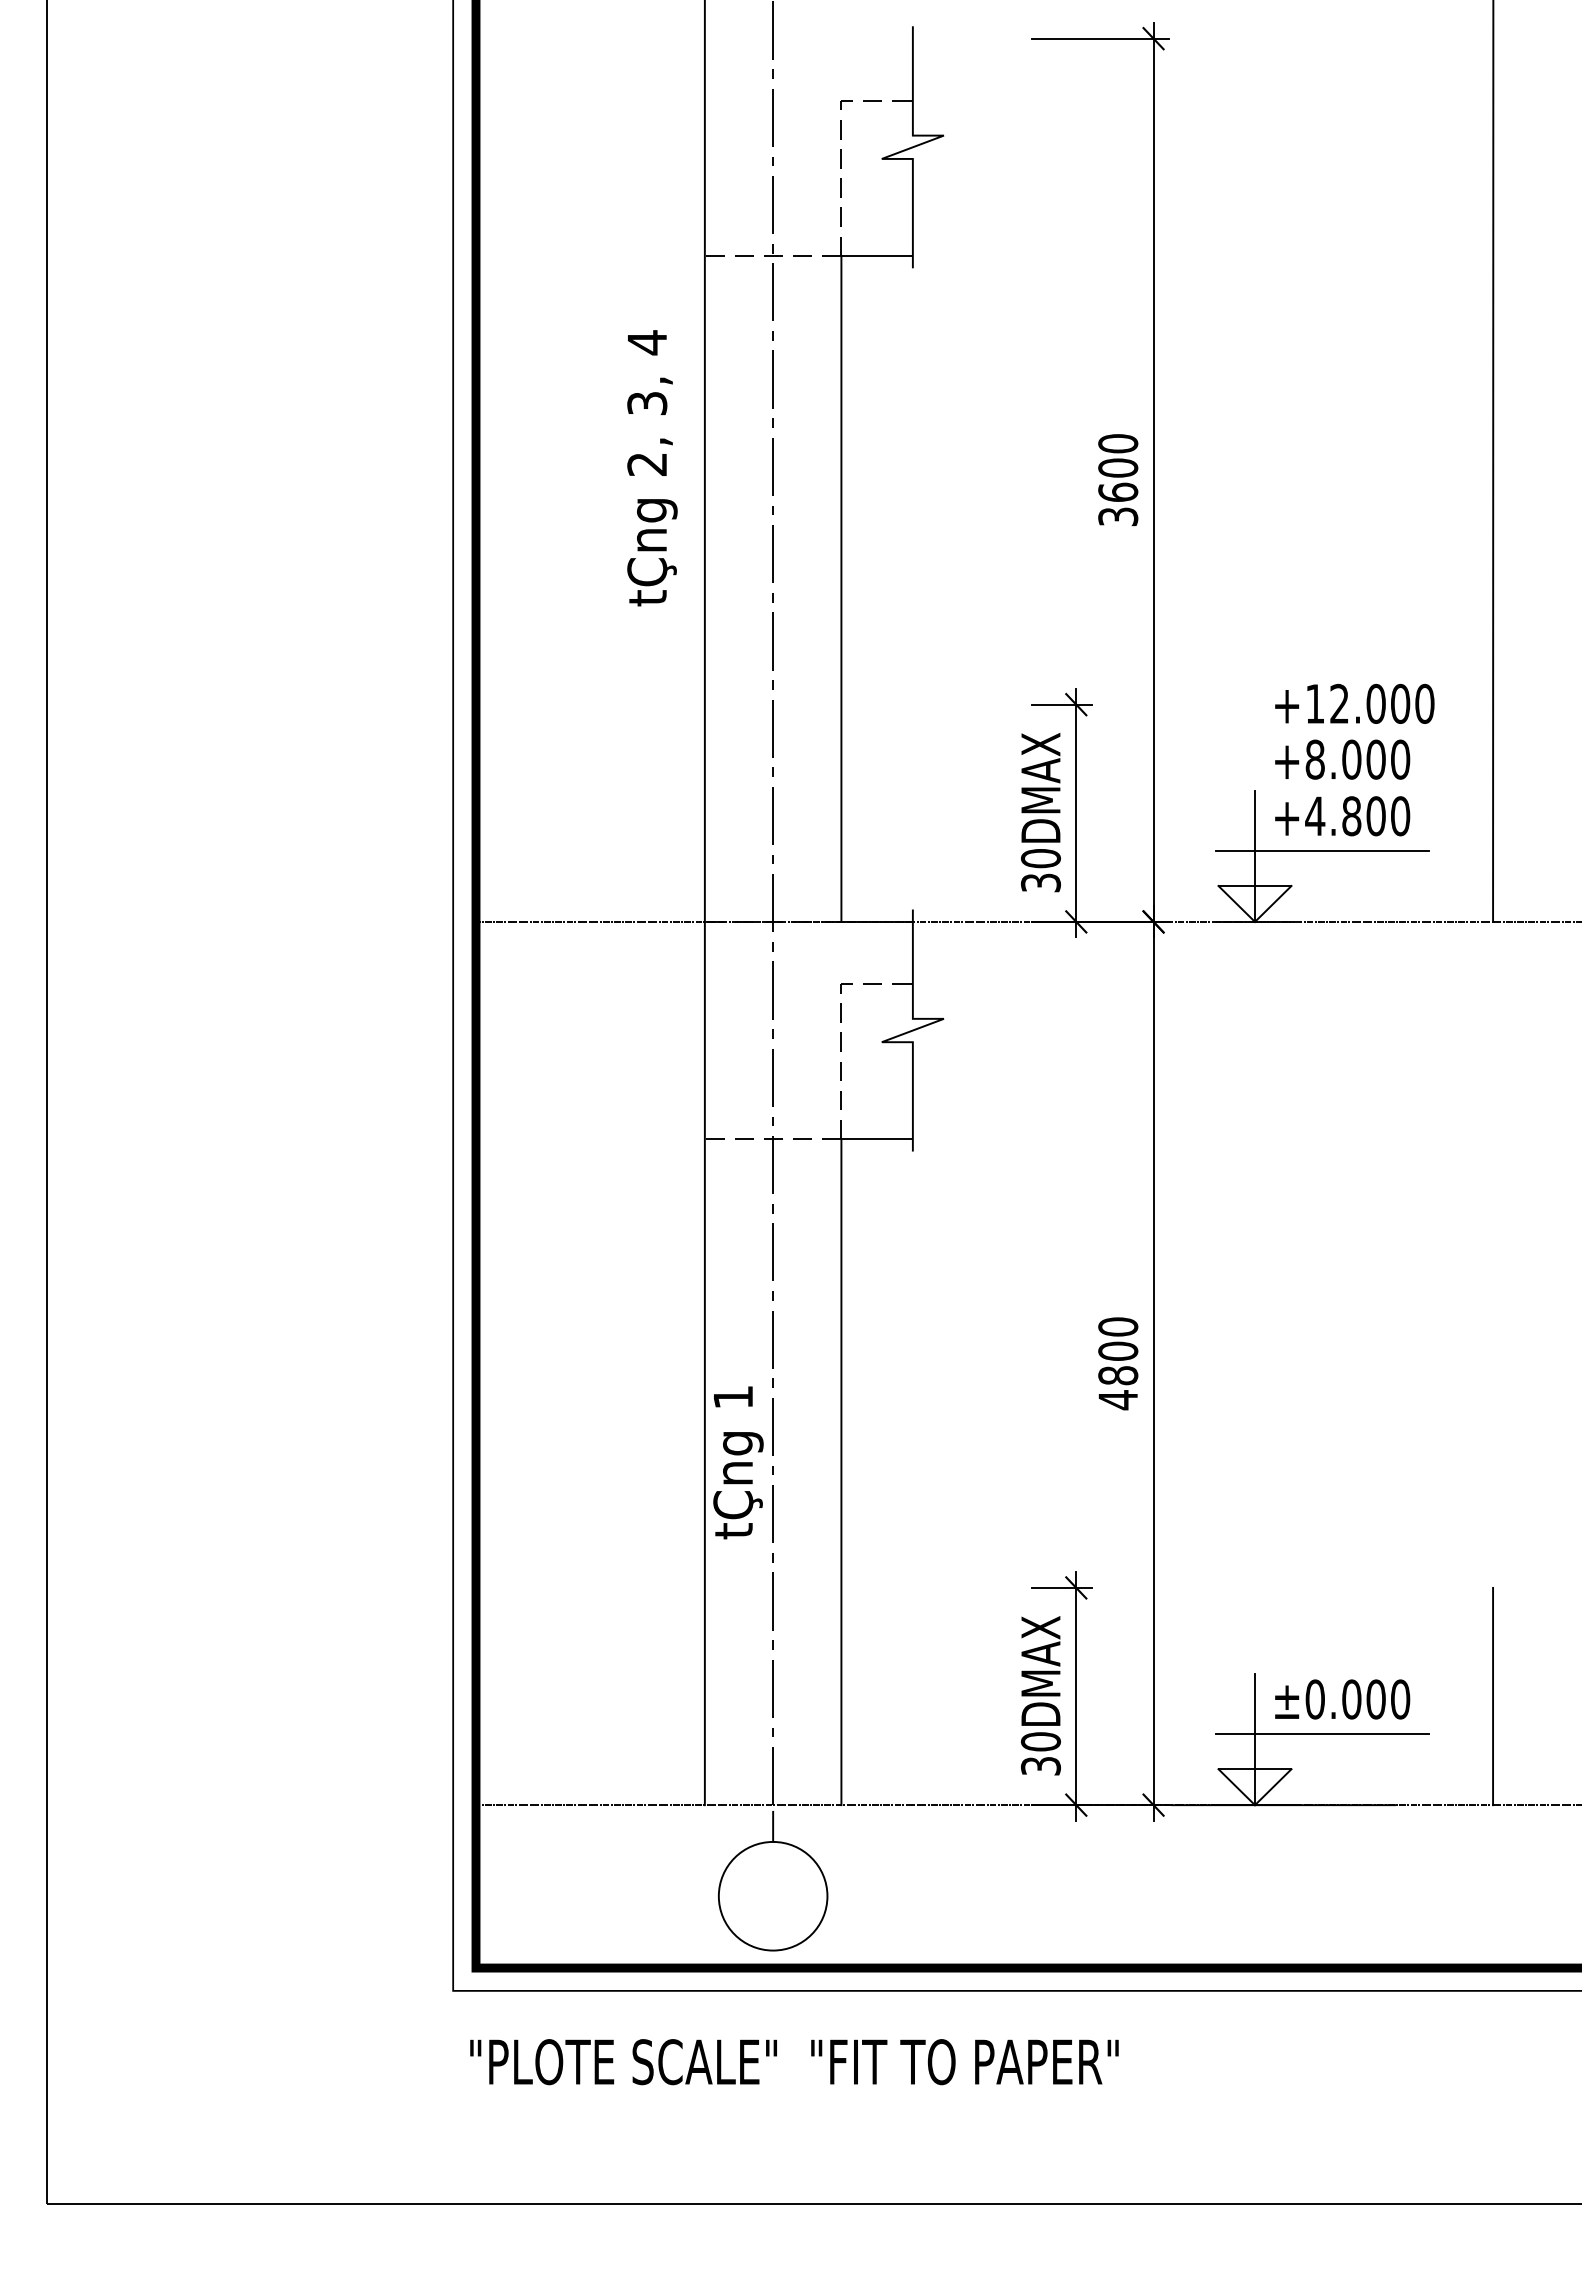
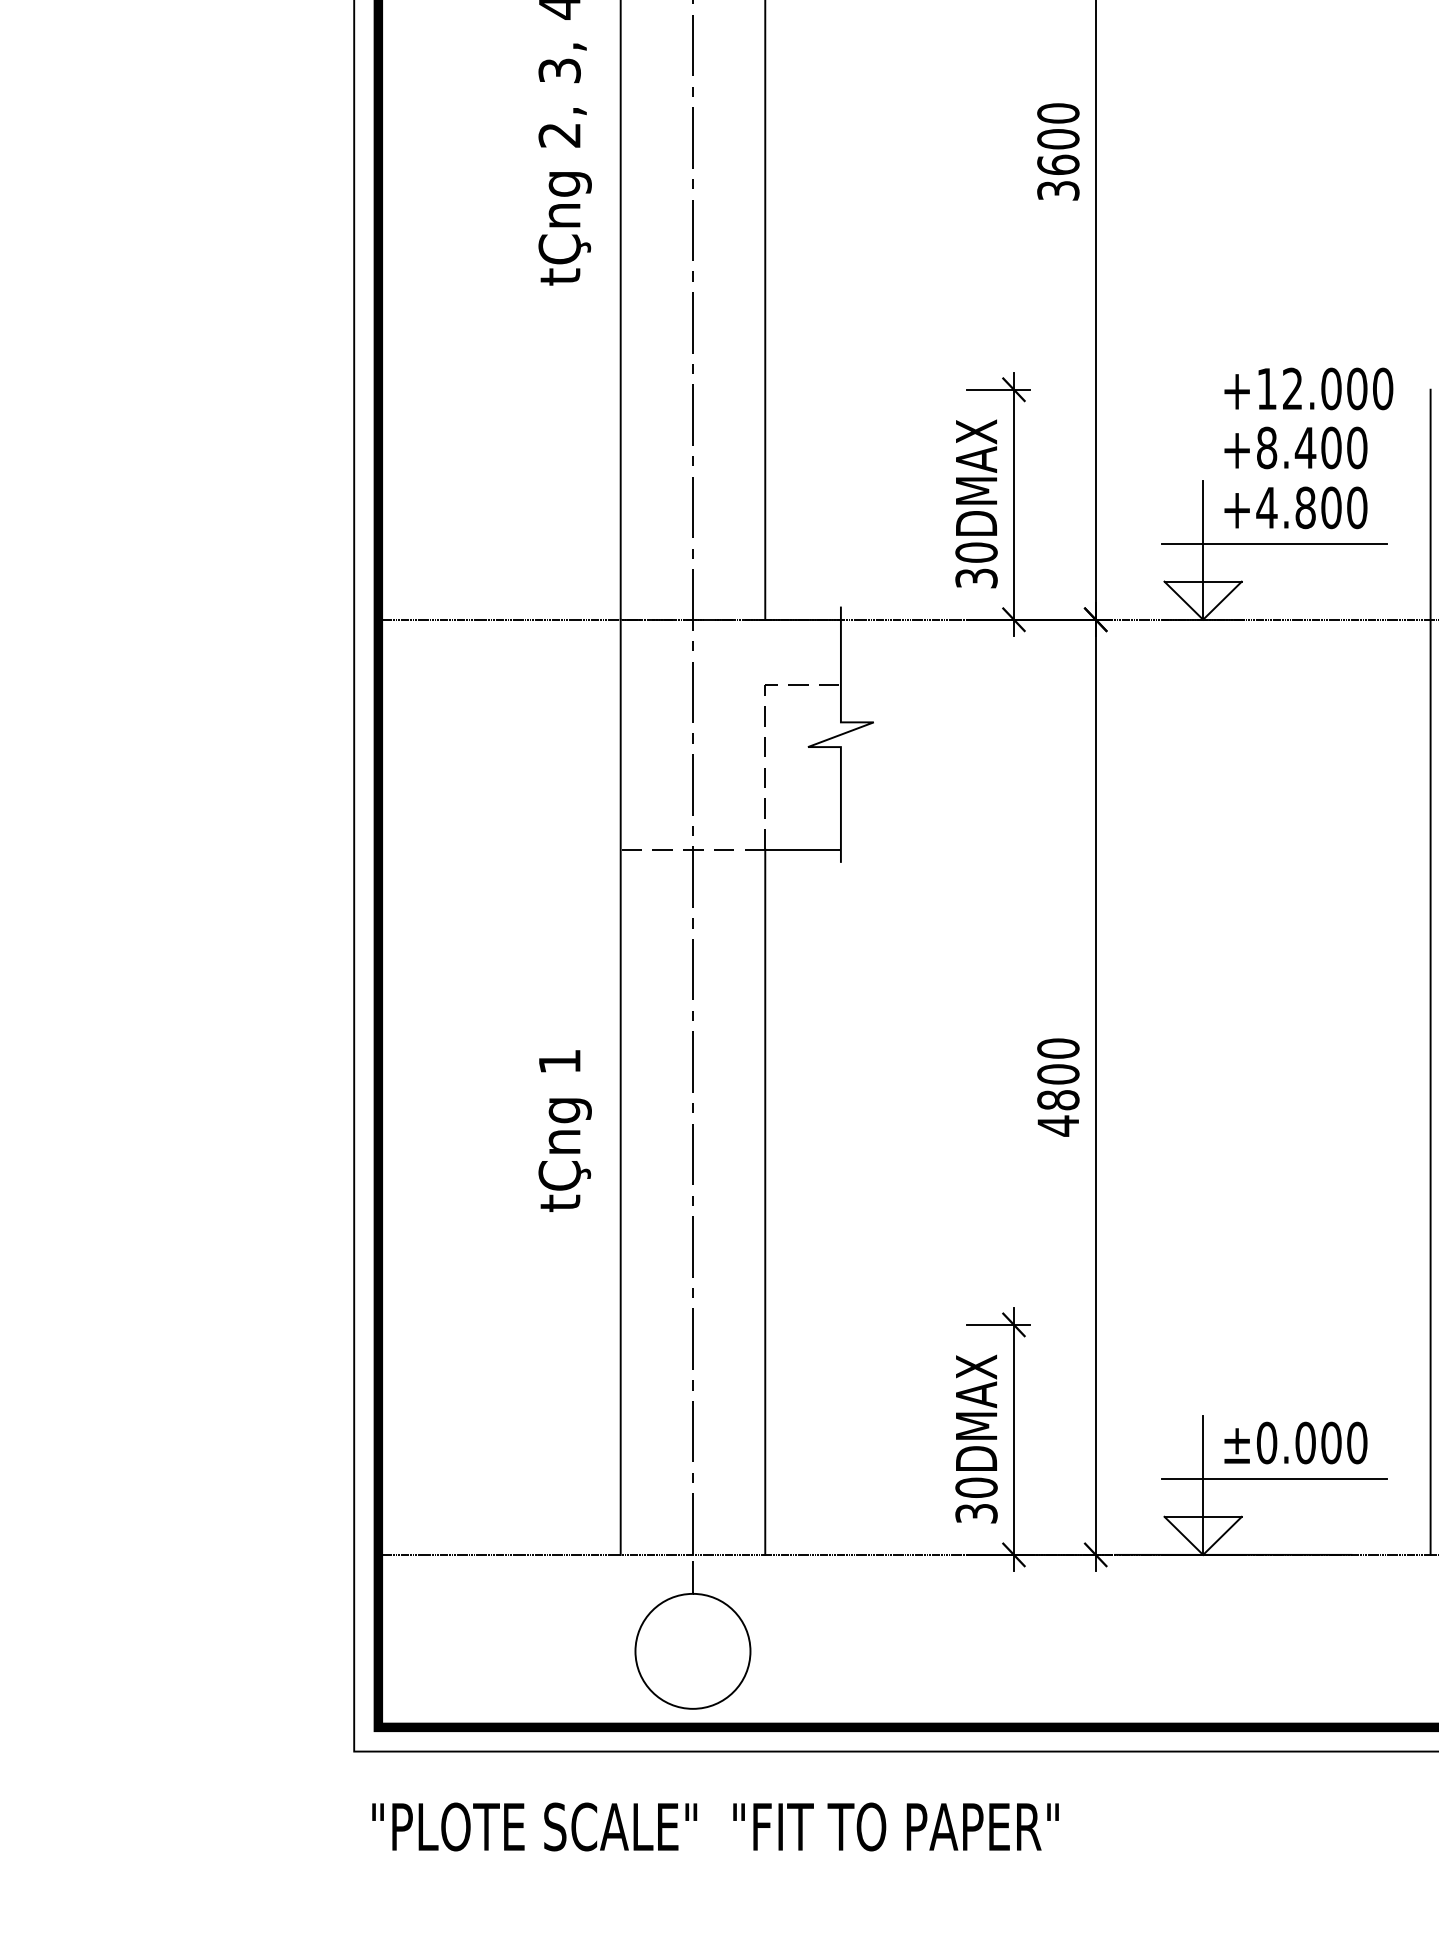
text: (1351, 759) -> (1305, 447), +8.000 -> +8.400
line: (1469, 1254) -> (1430, 971), added
text: (738, 1462) -> (565, 1130), moved

